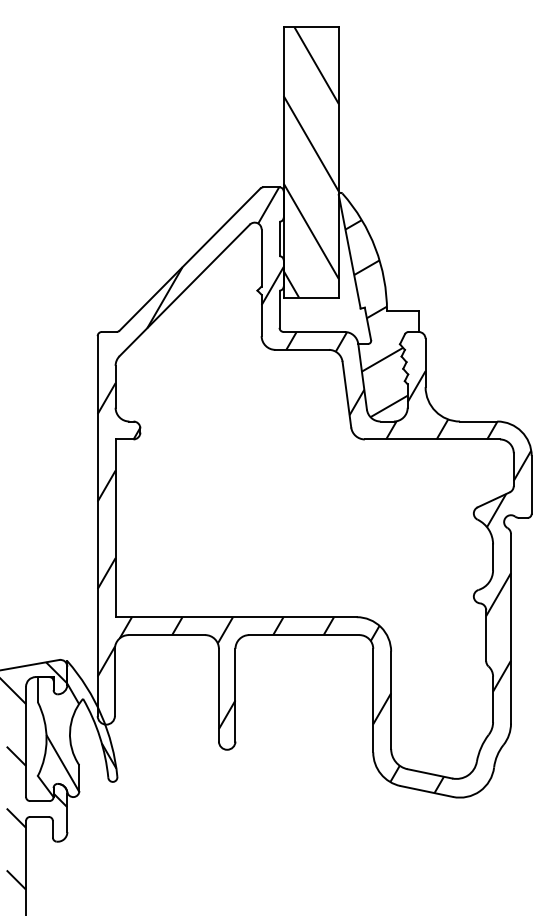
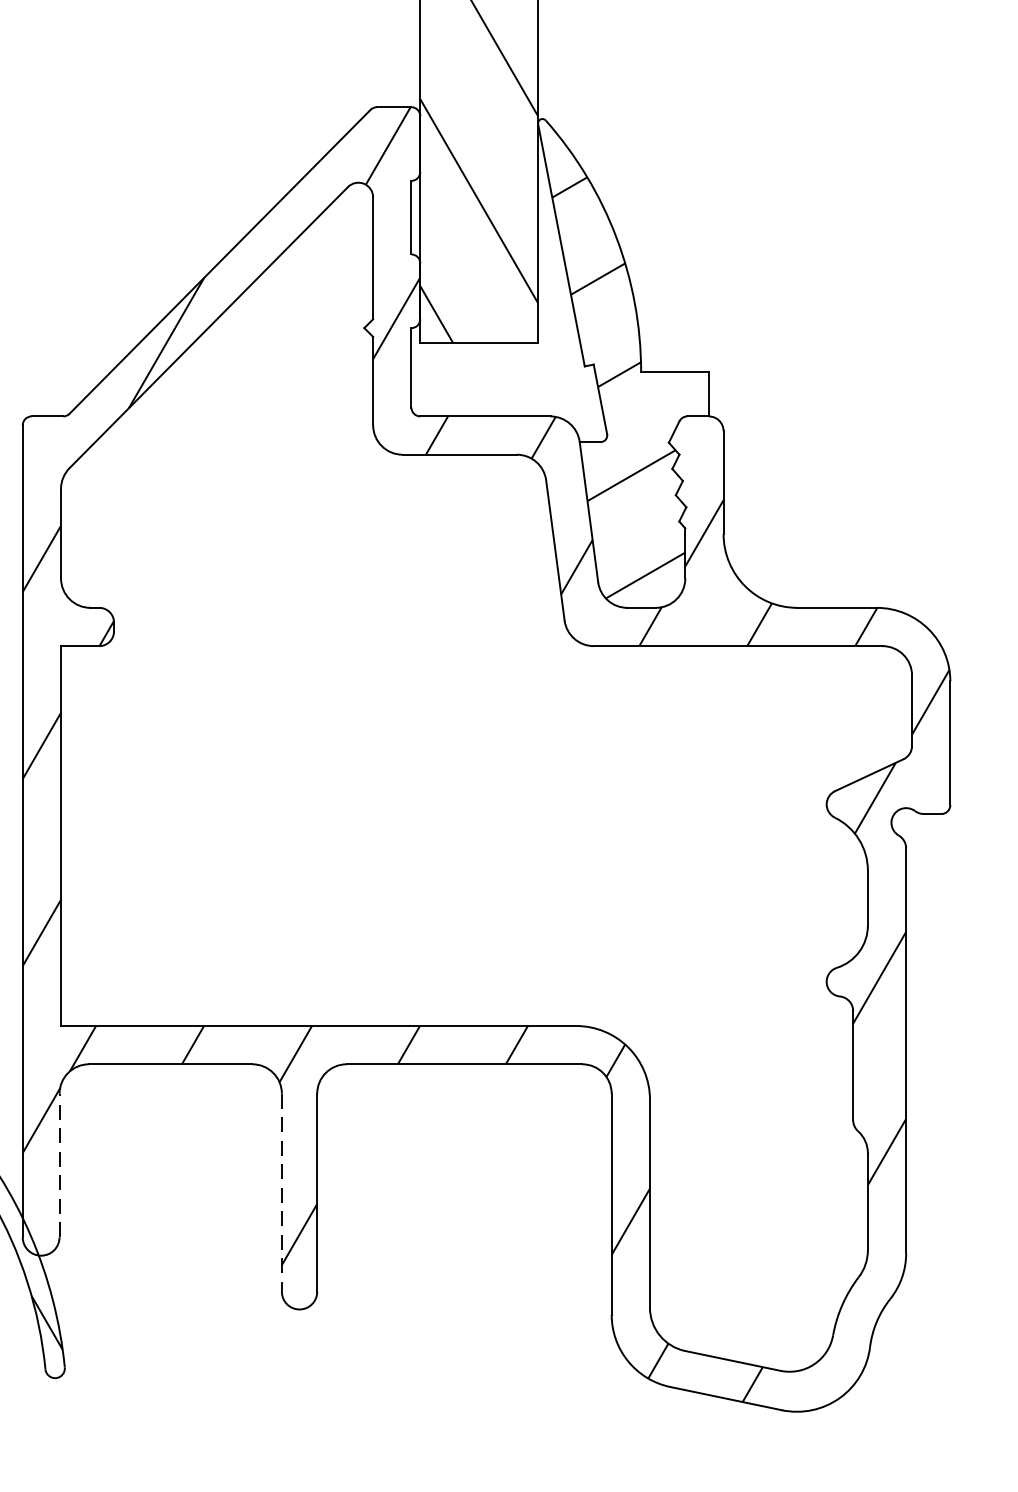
line: (114, 682) -> (58, 1165), solid -> dashed
line: (218, 695) -> (280, 1193), solid -> dashed

